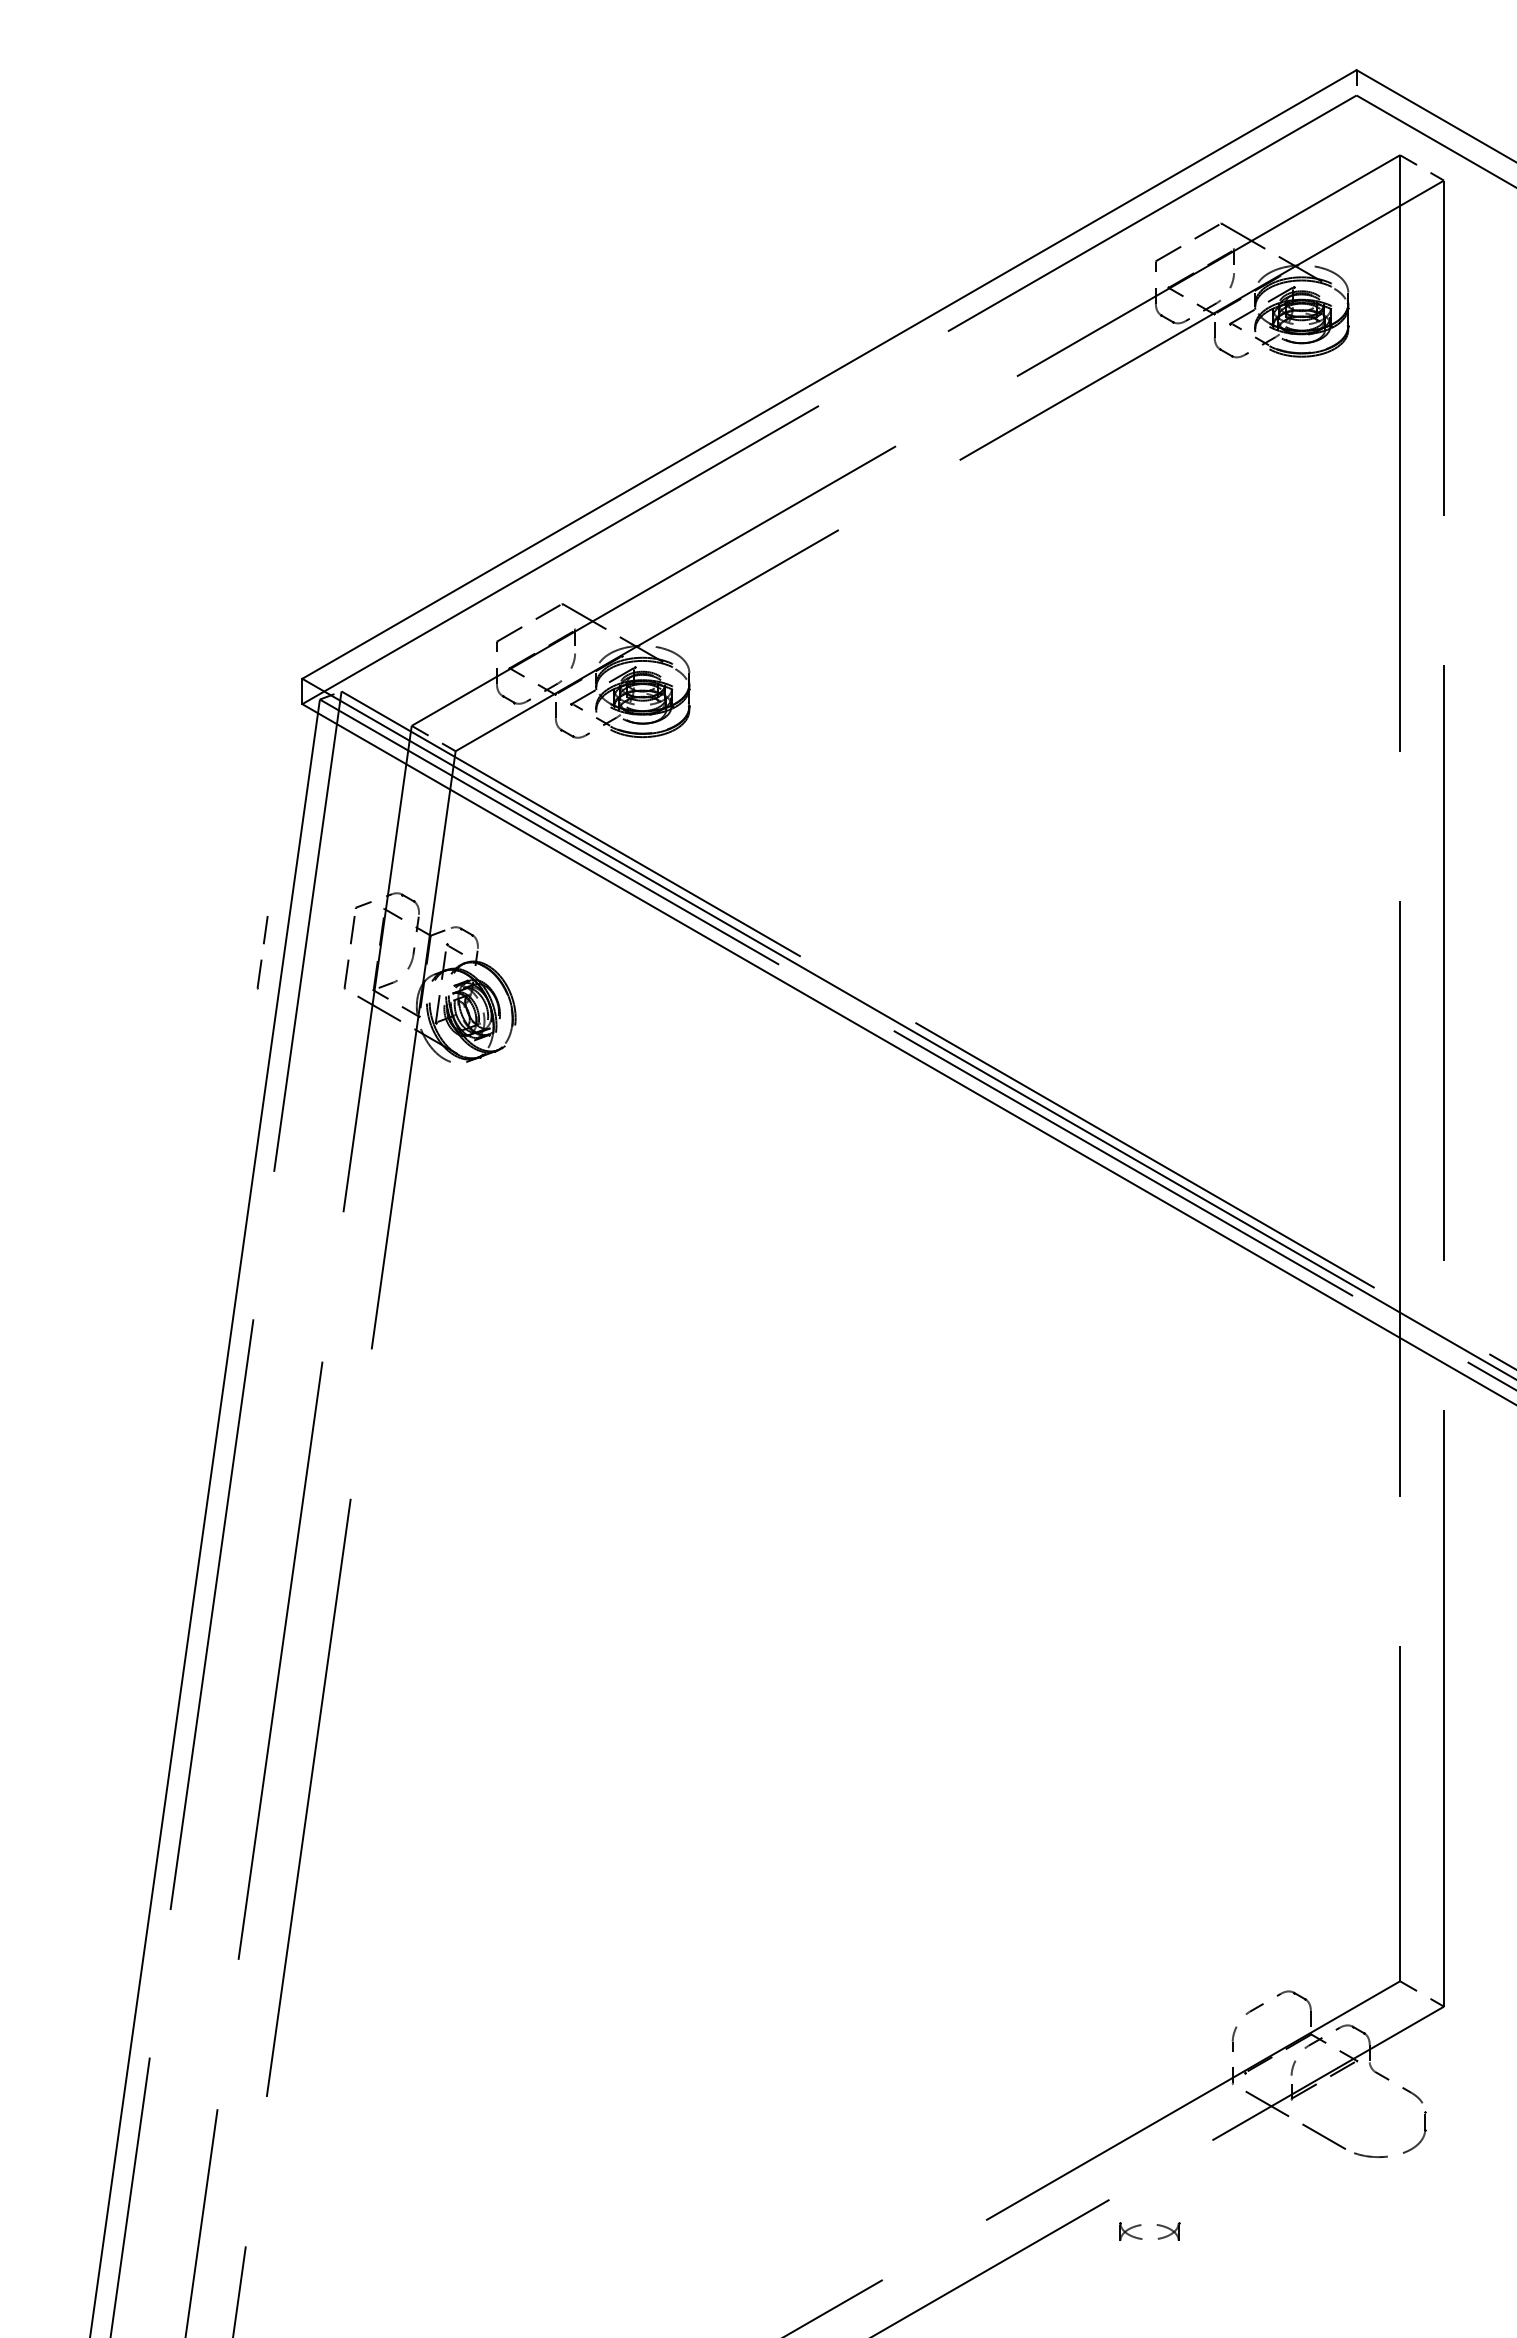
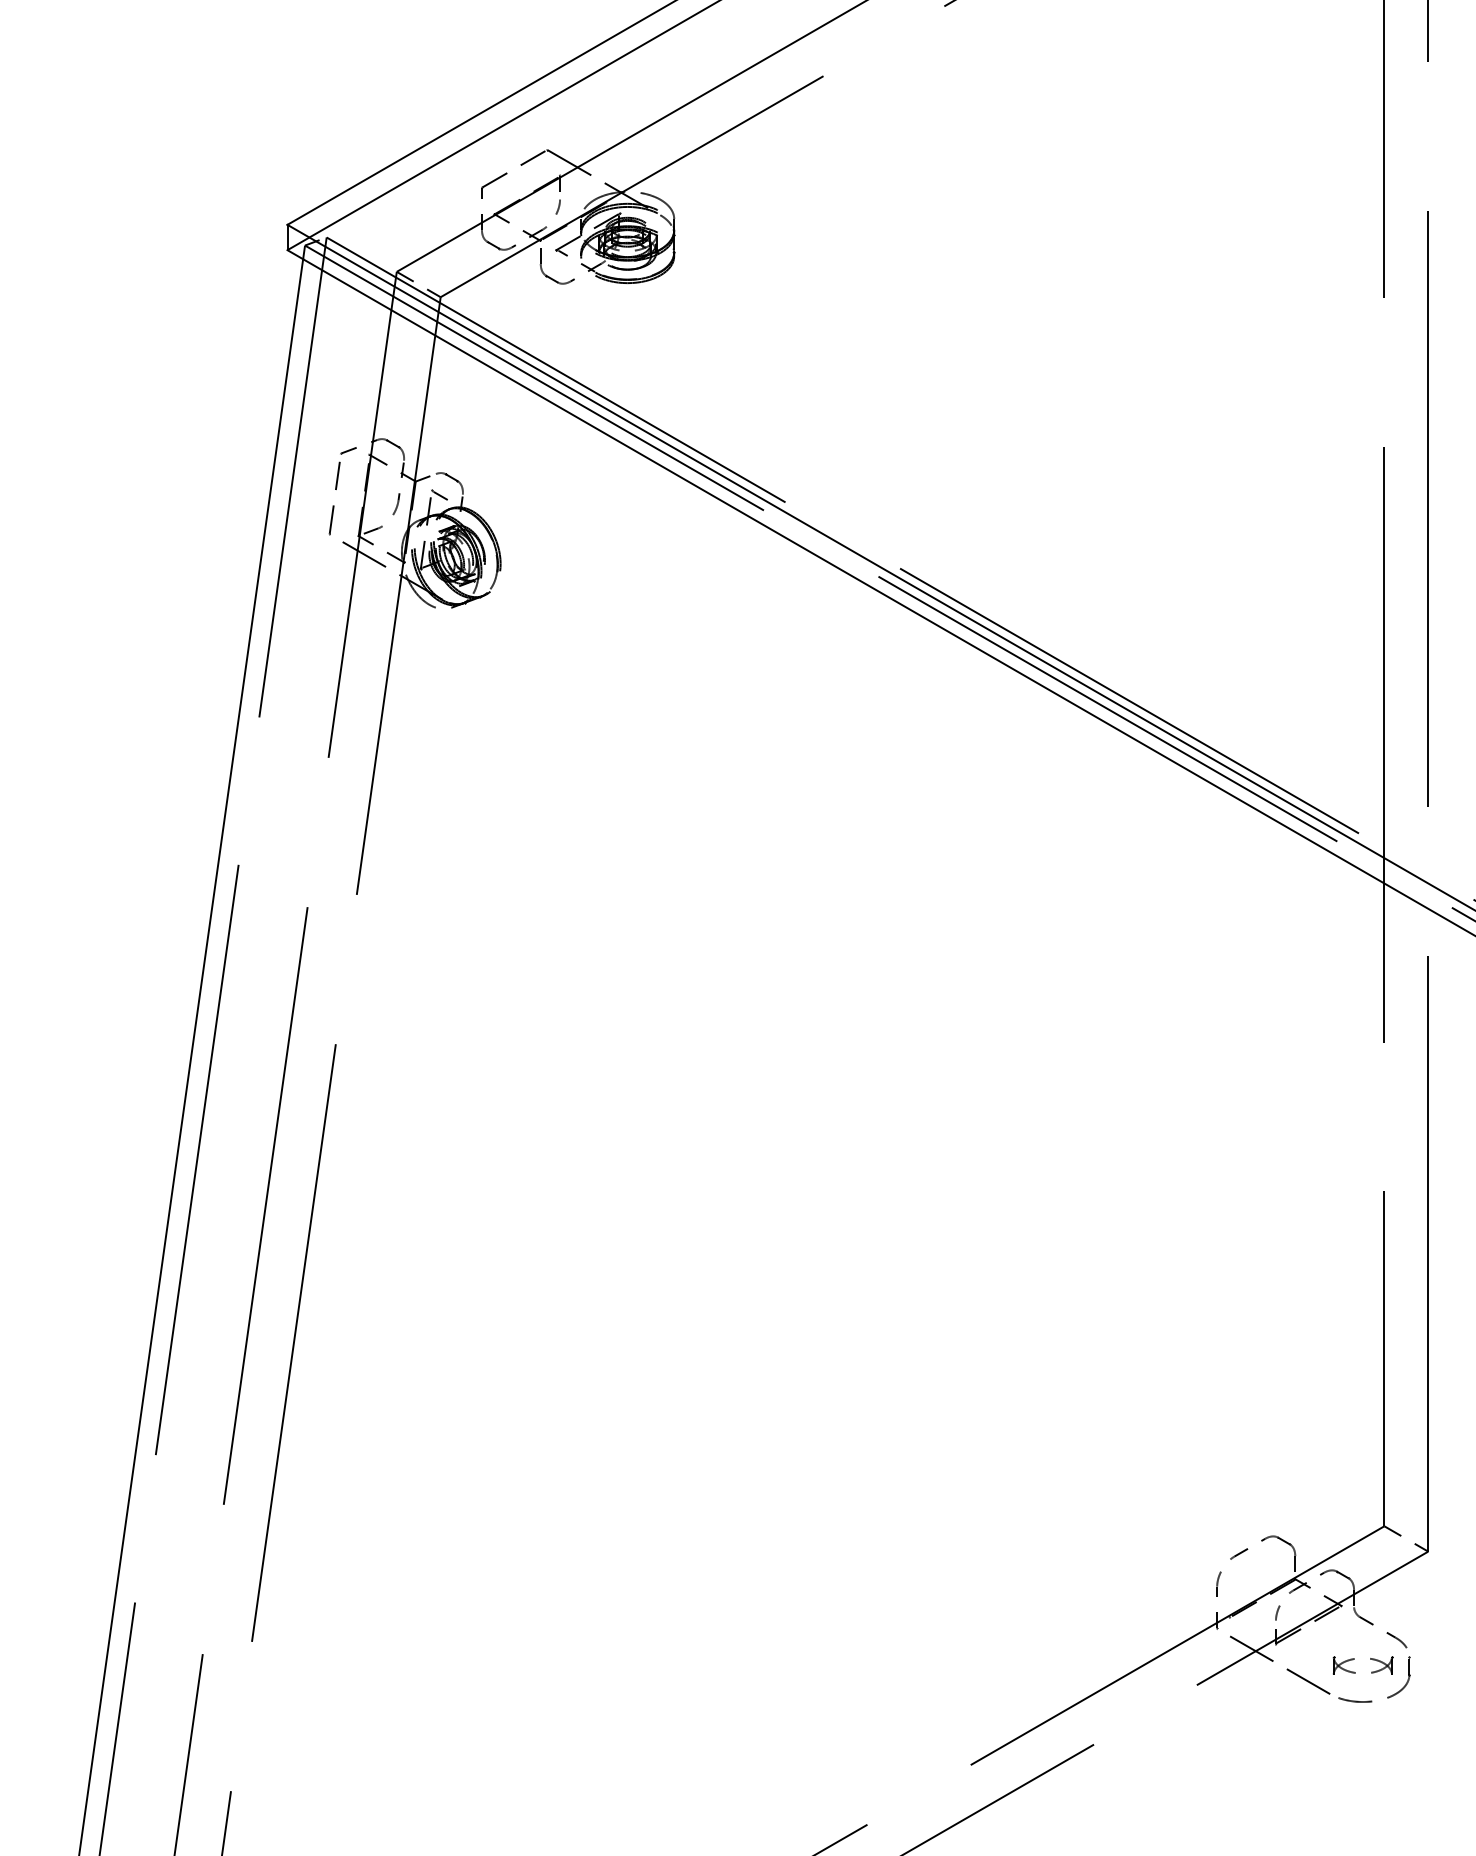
part: (262, 959) -> (247, 505), removed
part: (1156, 2225) -> (1369, 1659), moved

